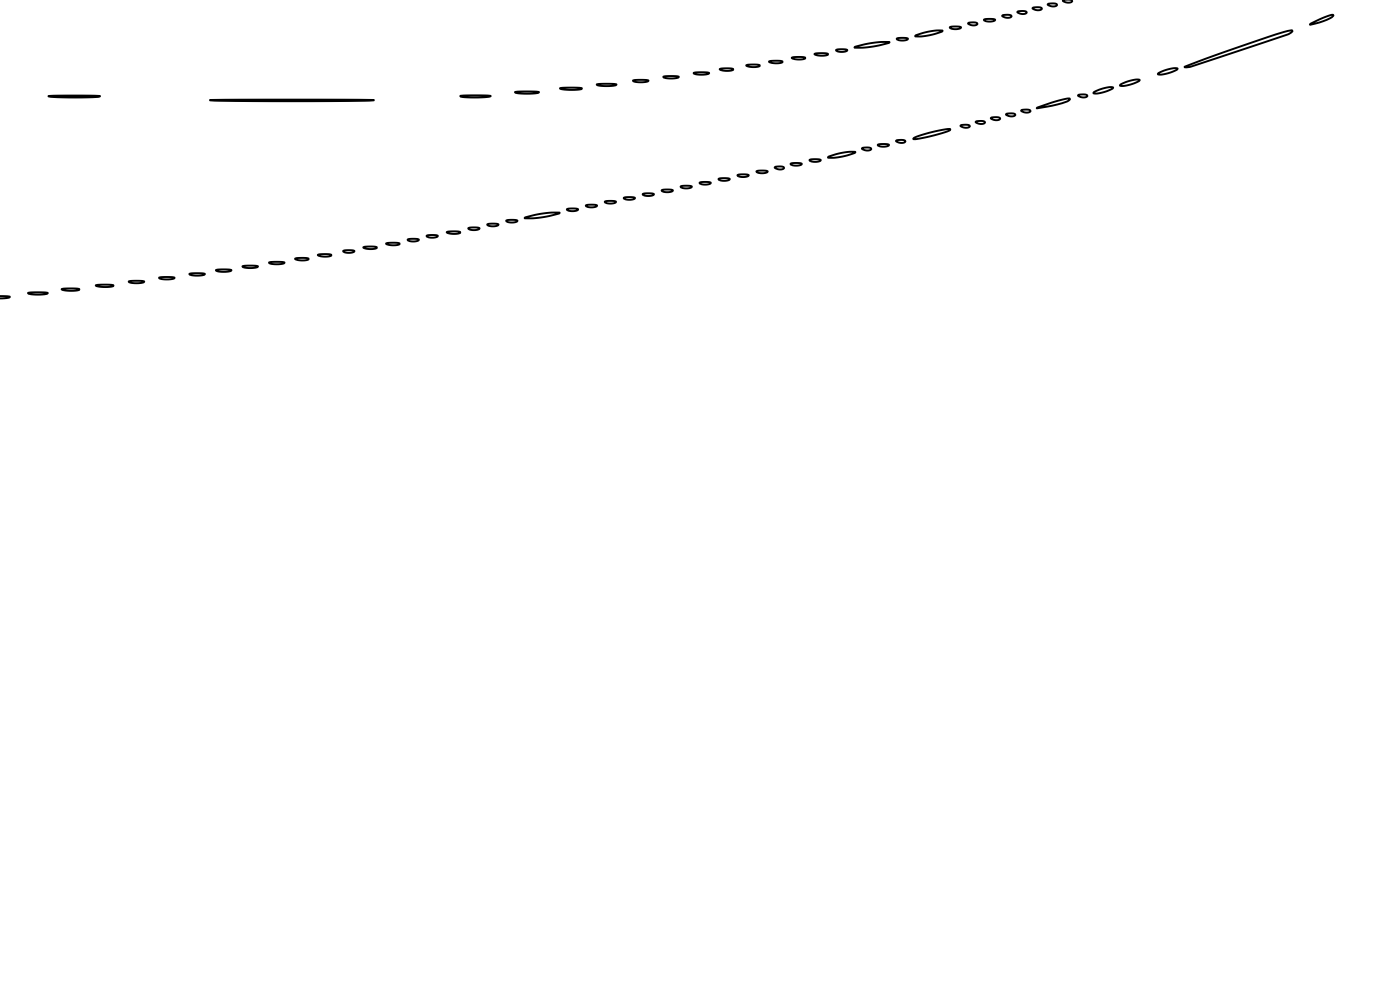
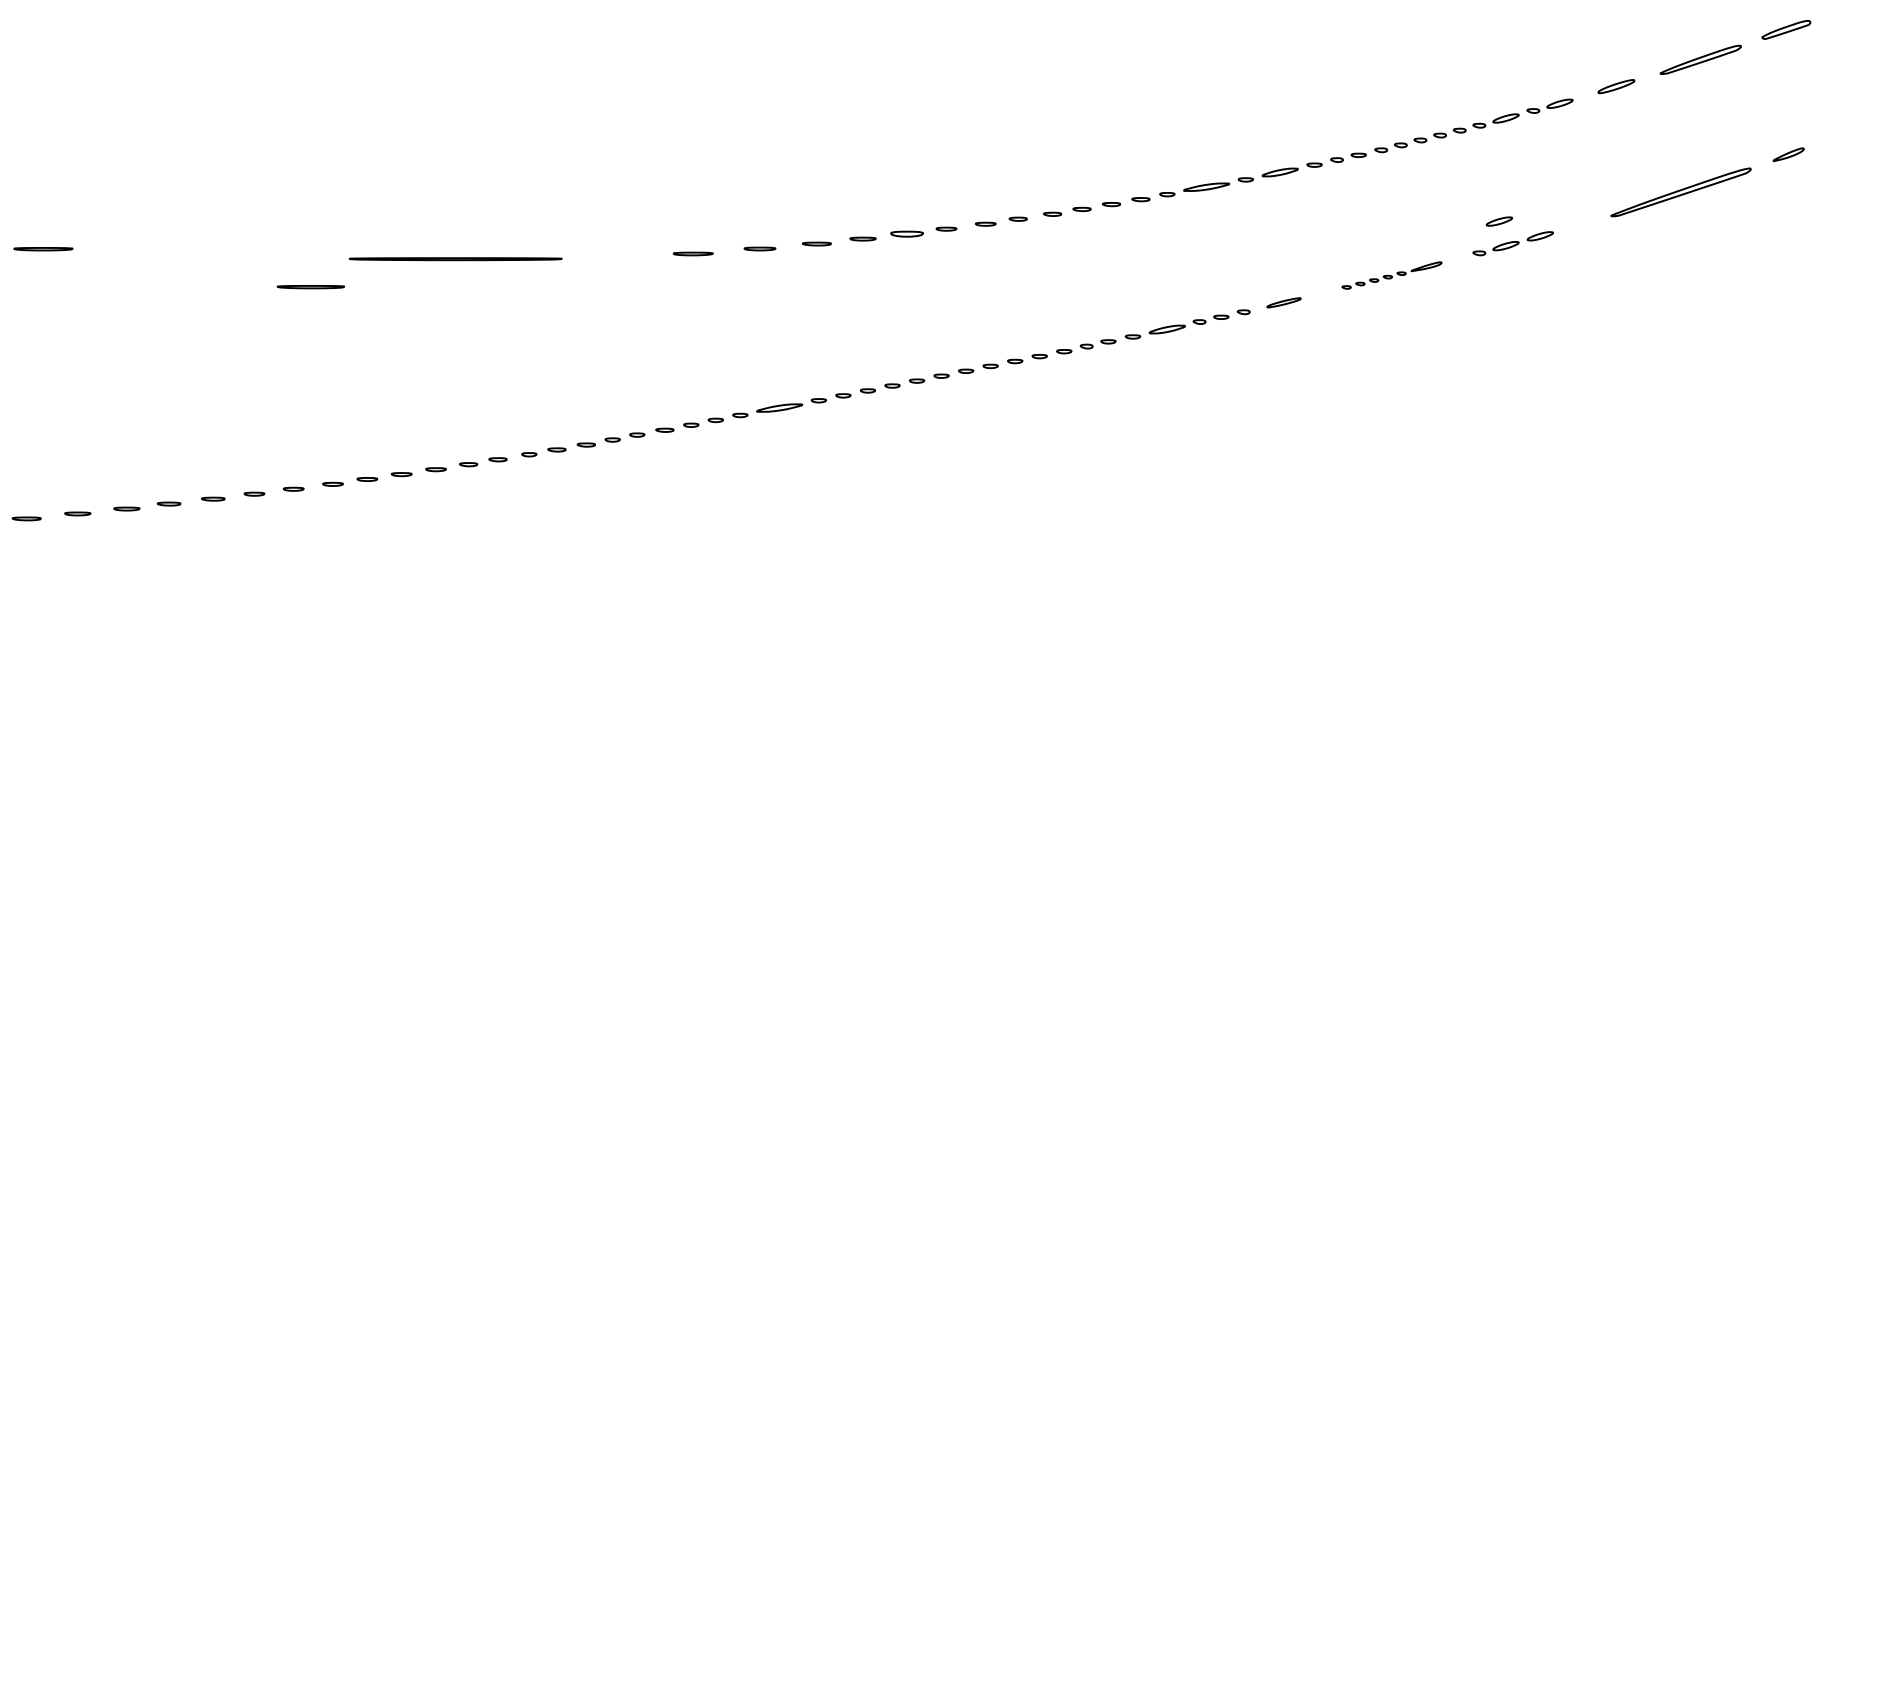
part: (1166, 71) -> (1498, 221), moved
part: (640, 80) -> (907, 233), size x1.6
line: (73, 96) -> (310, 287), moved
part: (1014, 113) -> (1391, 275), size x0.7
part: (931, 133) -> (1283, 302), size x0.7

